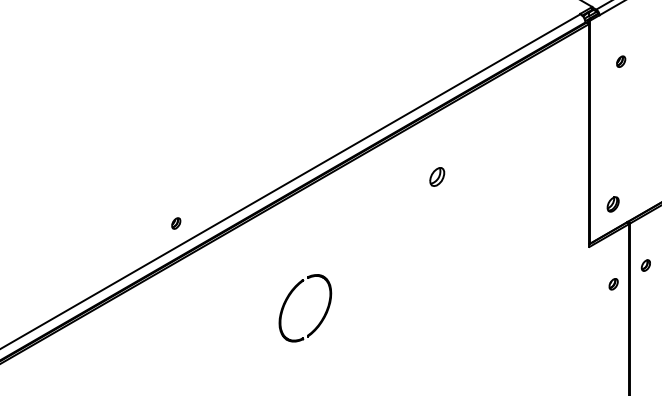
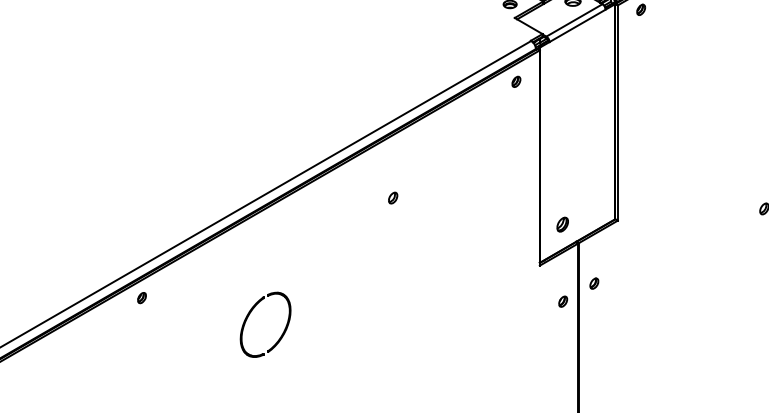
part: (621, 61) -> (516, 81), moved
part: (437, 176) -> (393, 197), size x0.62
part: (175, 223) -> (141, 298), moved

